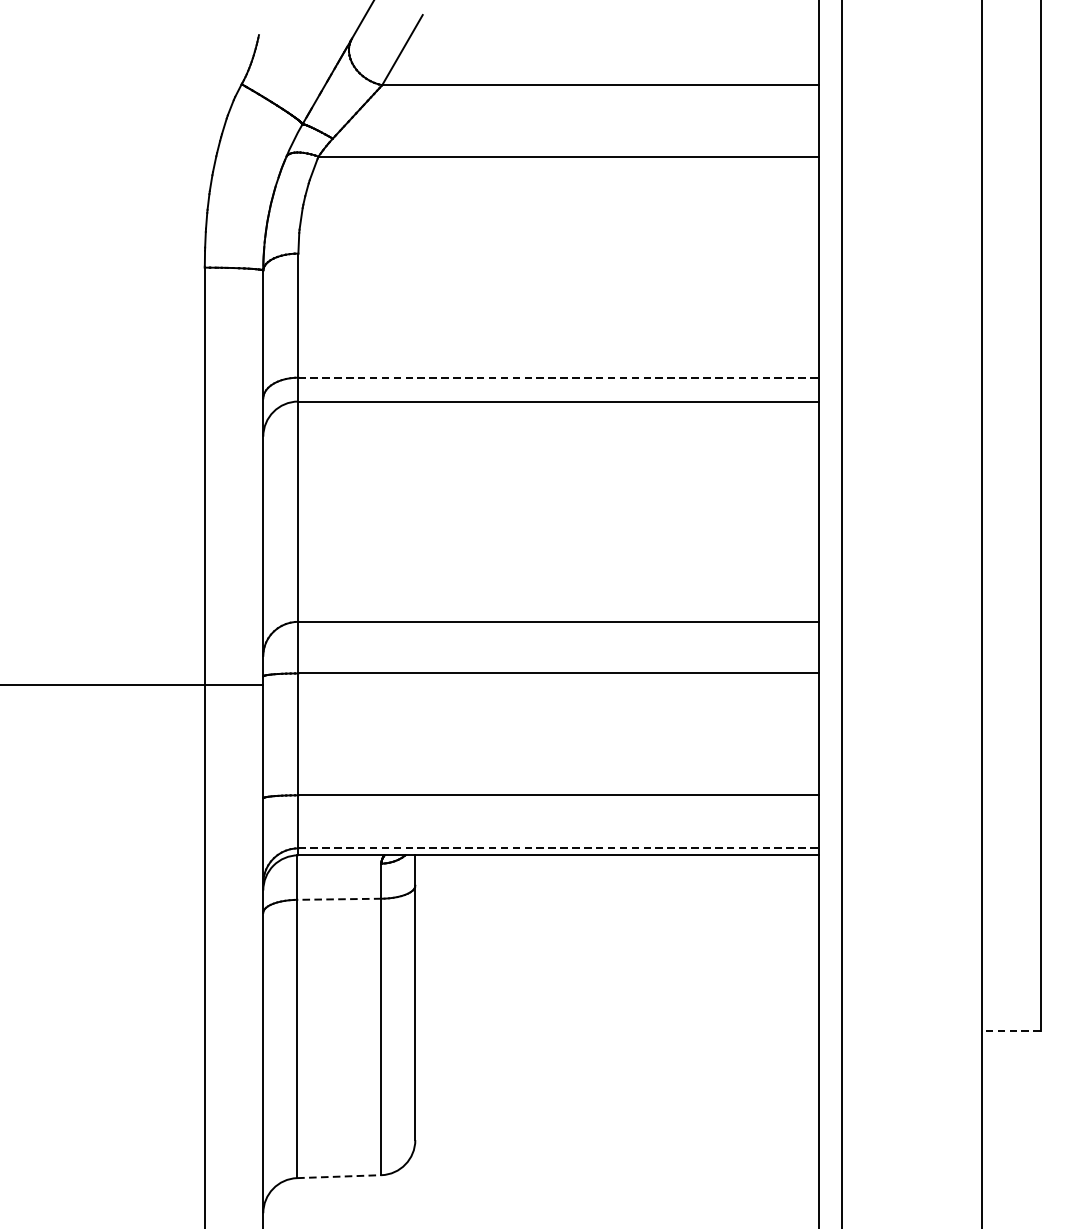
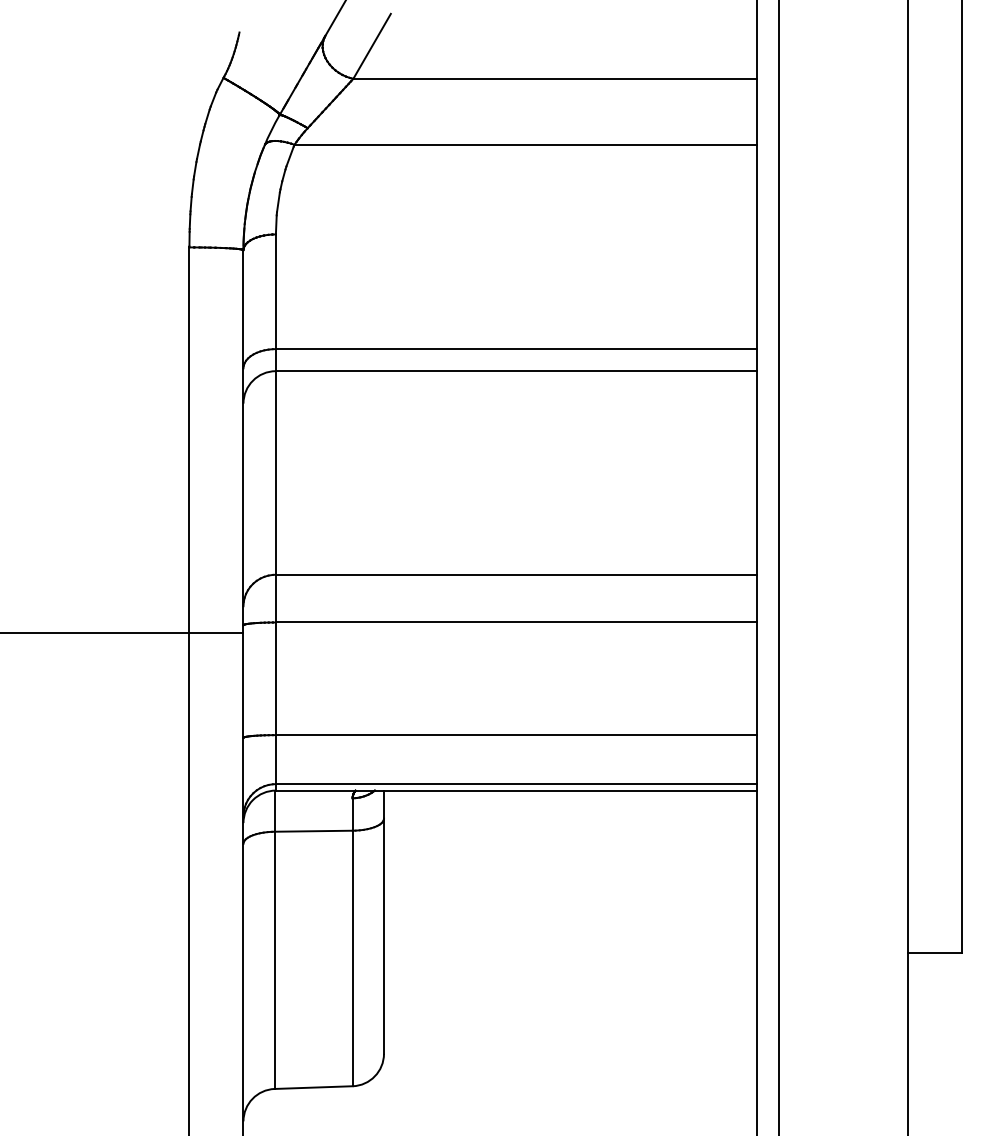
line: (558, 378) -> (516, 349), dashed -> solid
line: (558, 848) -> (516, 784), dashed -> solid
line: (339, 899) -> (313, 831), dashed -> solid
line: (1010, 1030) -> (934, 952), dashed -> solid
line: (339, 1176) -> (313, 1087), dashed -> solid

